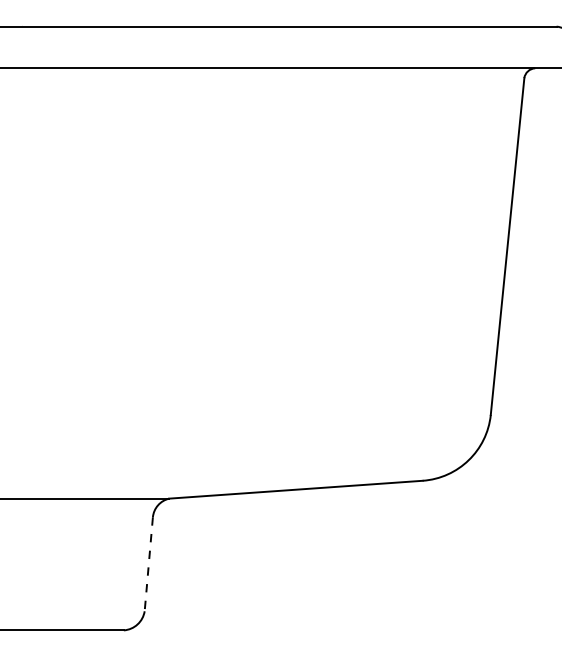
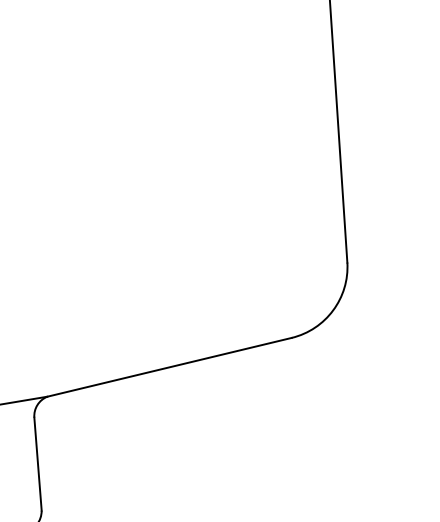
line: (148, 564) -> (37, 464), dashed -> solid

